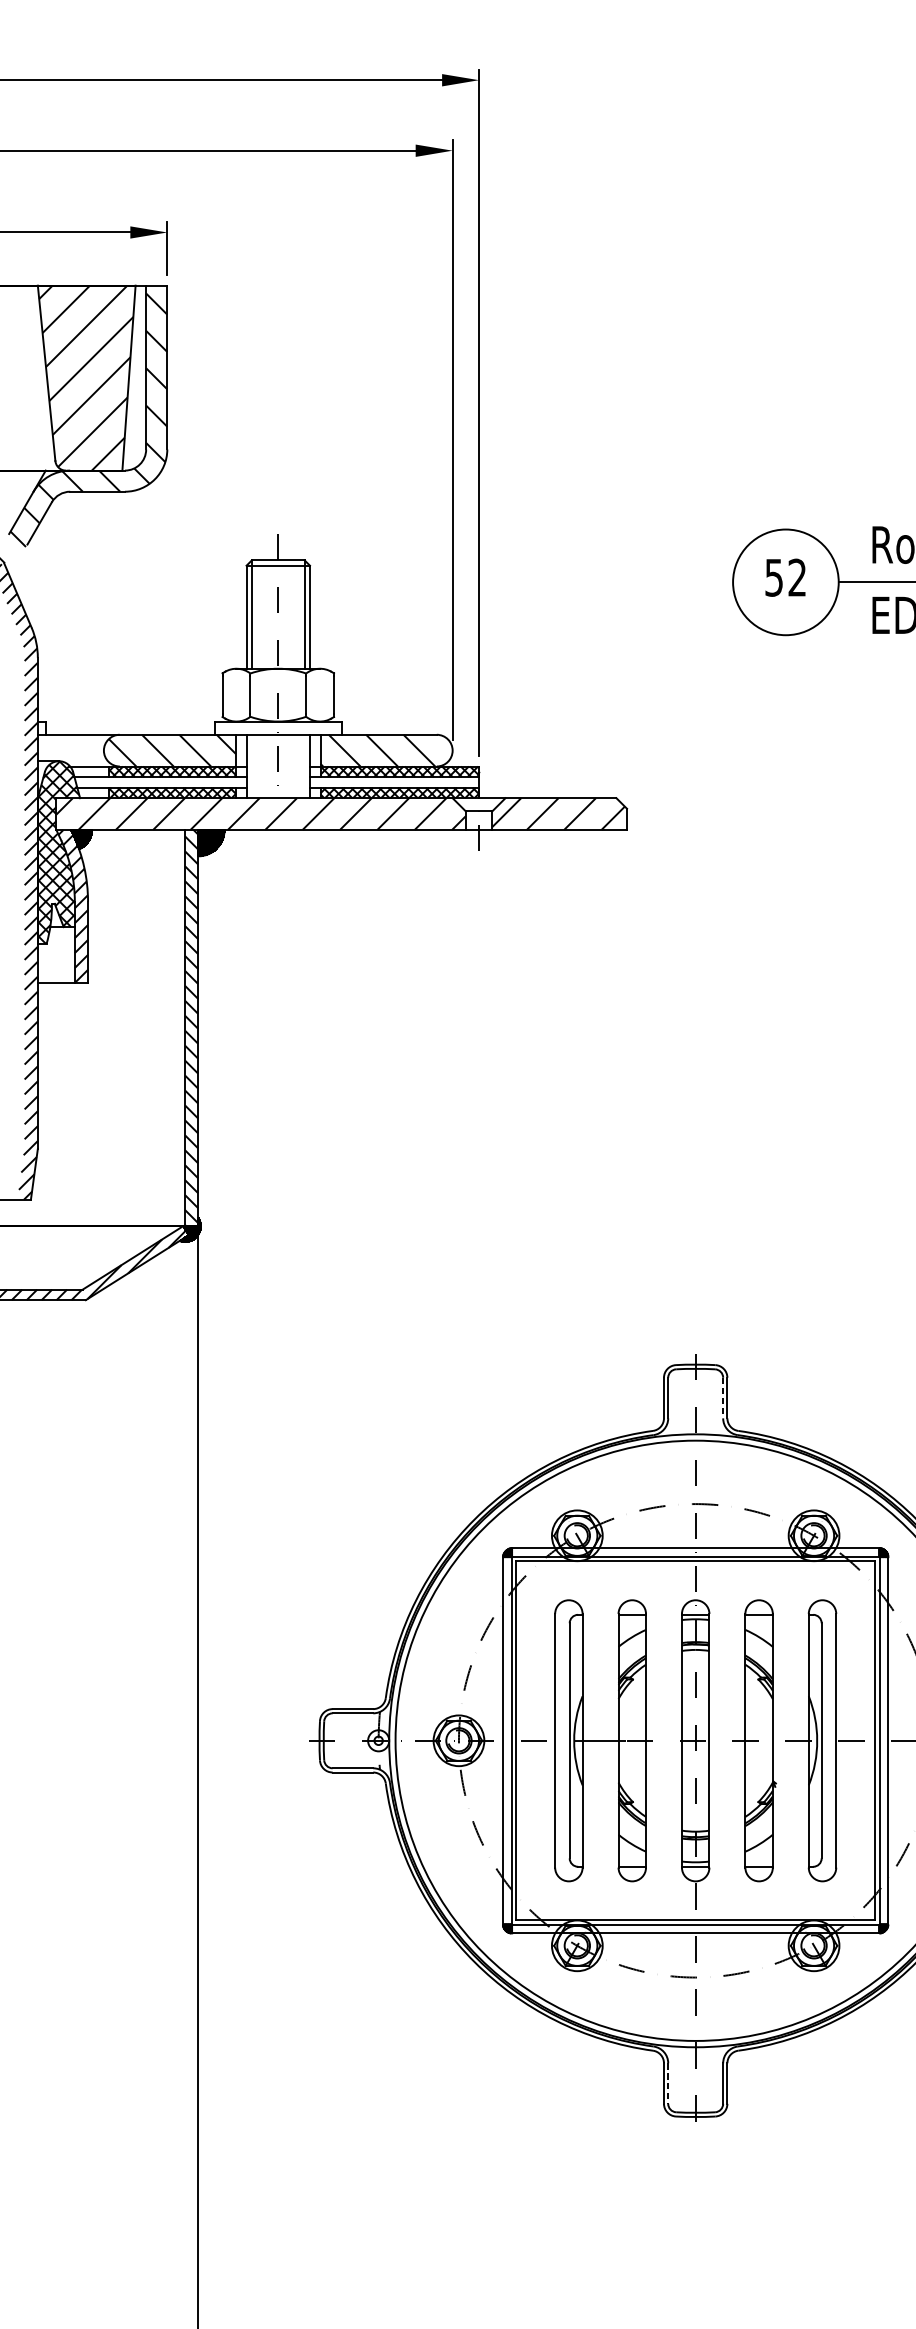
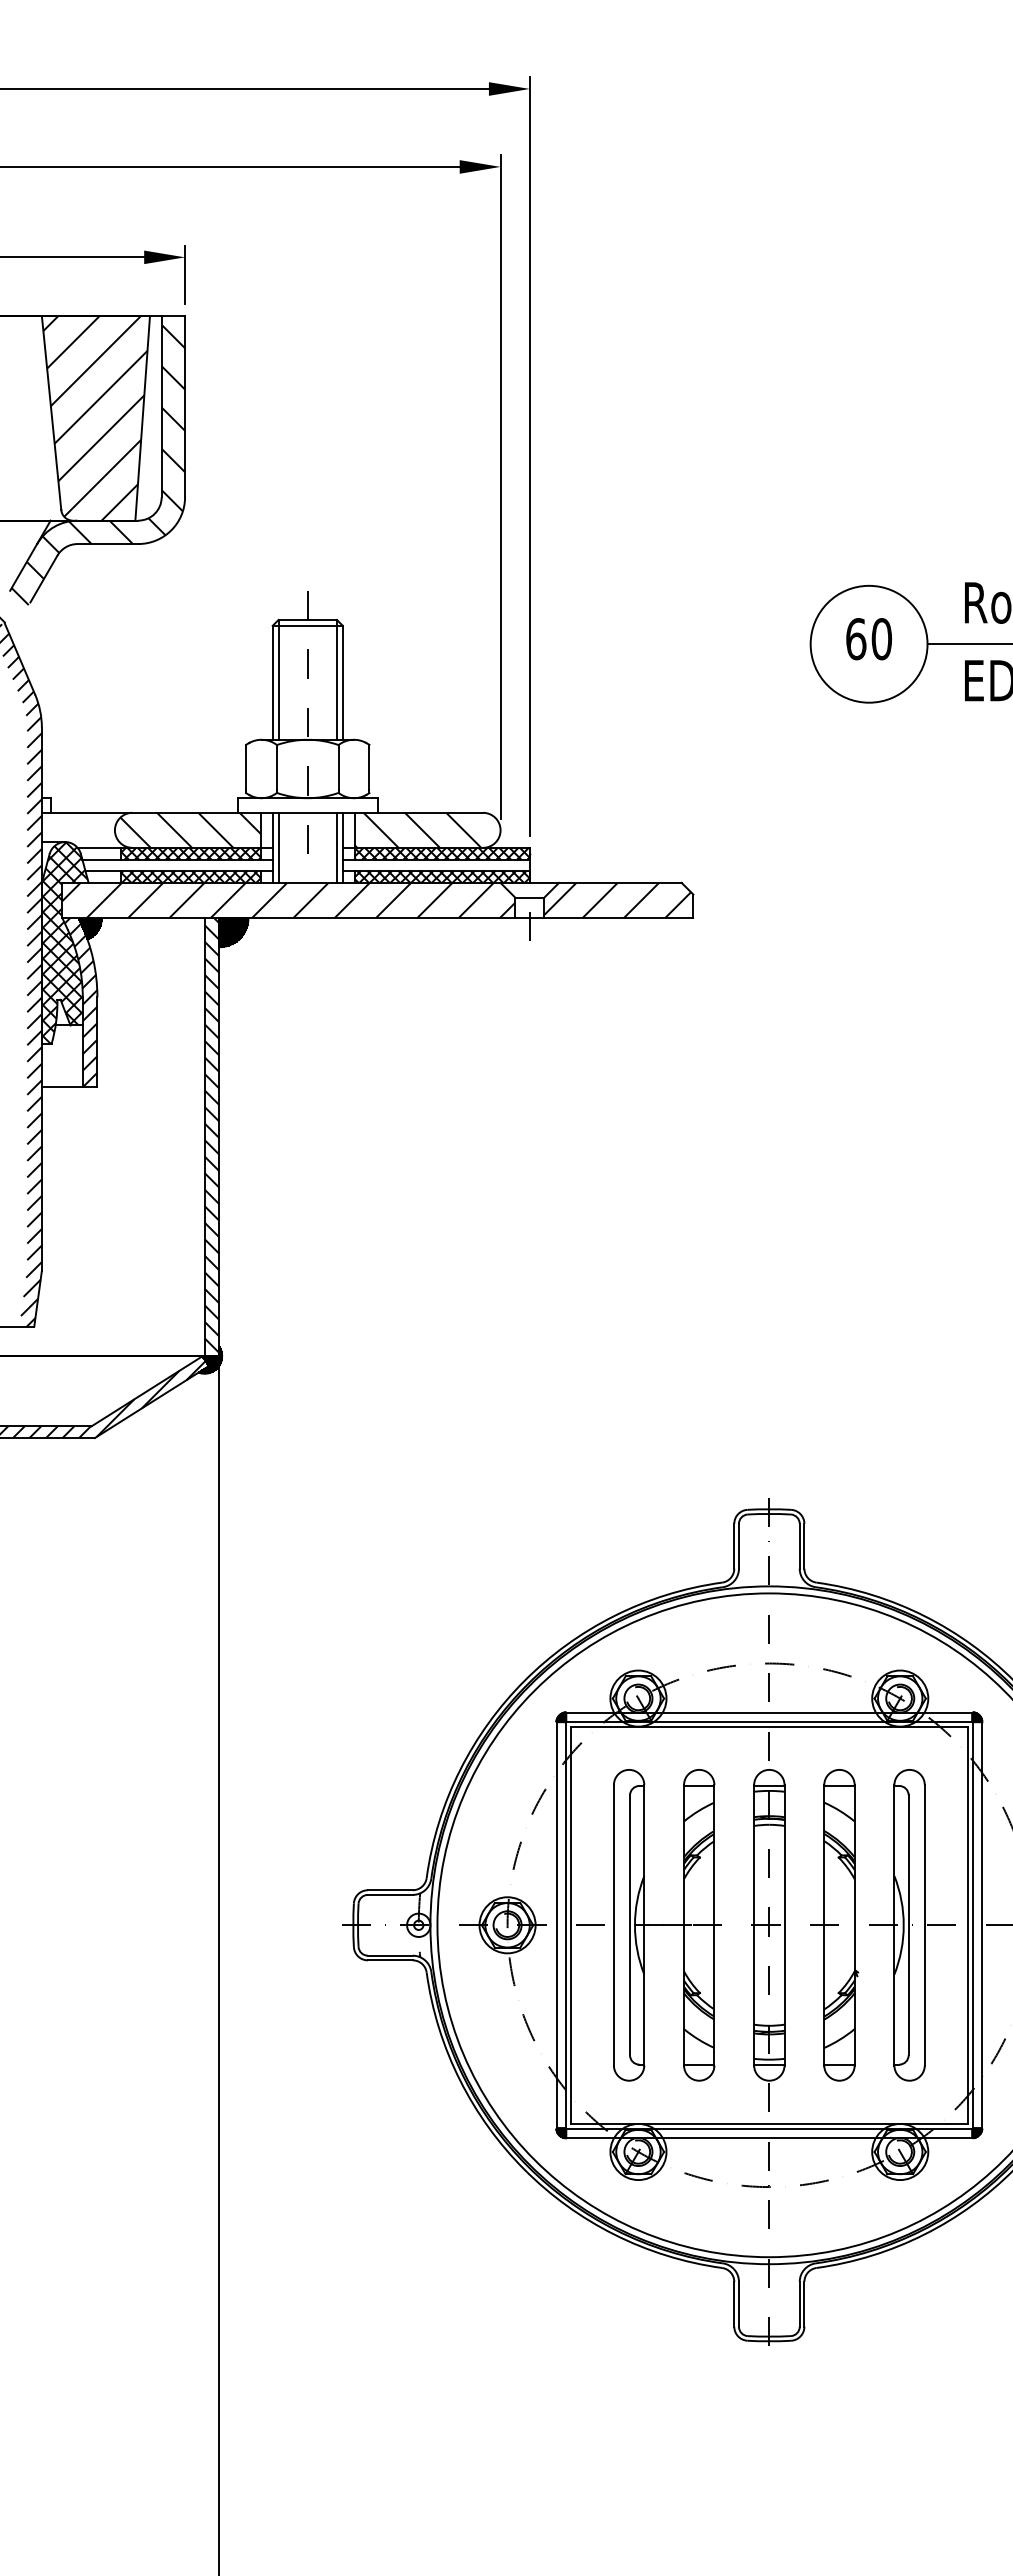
text: (786, 578) -> (869, 639), 52 -> 60
line: (251, 766) -> (278, 847), added
line: (304, 766) -> (336, 847), added
line: (722, 1398) -> (799, 1546), dashed -> solid
line: (667, 2083) -> (738, 2304), dashed -> solid

